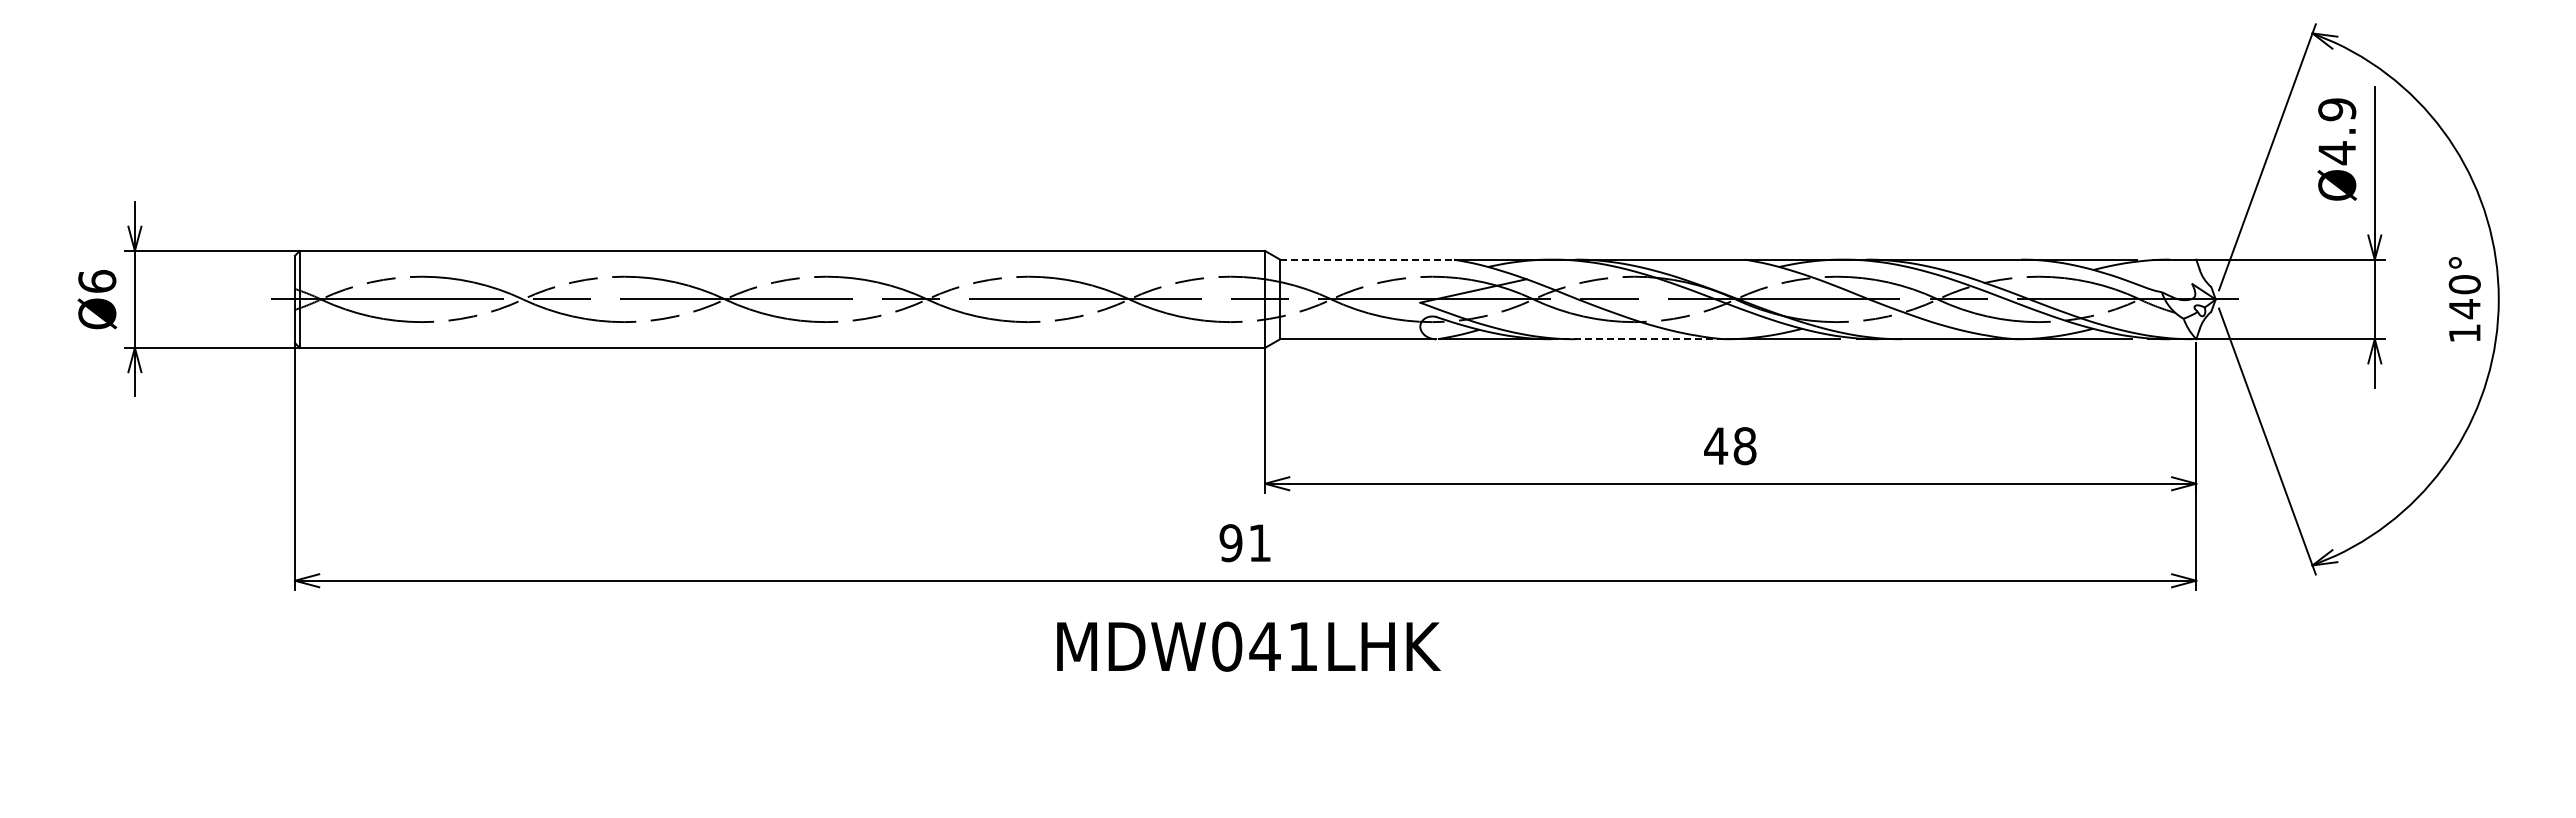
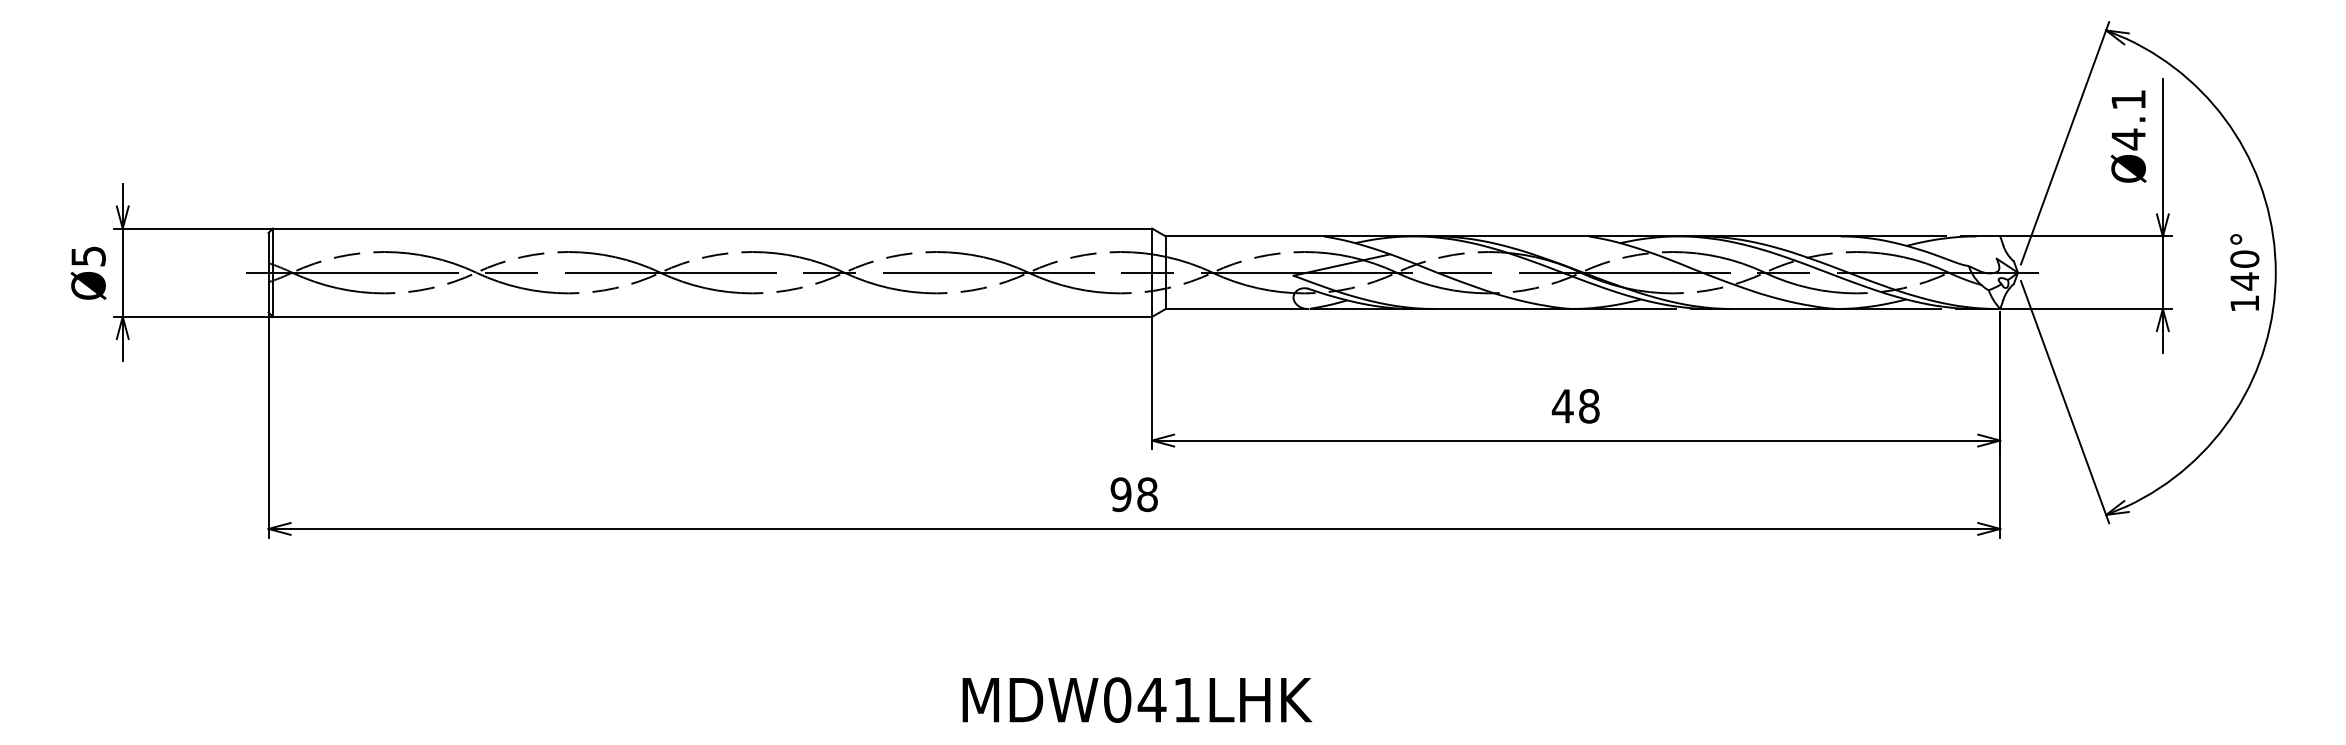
text: (2337, 109) -> (2128, 99), Ø4.9 -> Ø4.1
line: (1367, 259) -> (1245, 236), dashed -> solid
text: (97, 281) -> (88, 256), Ø6 -> Ø5
line: (1639, 339) -> (1493, 309), dashed -> solid
text: (1259, 543) -> (1147, 495), 91 -> 98
text: (1248, 646) -> (1137, 699), moved

